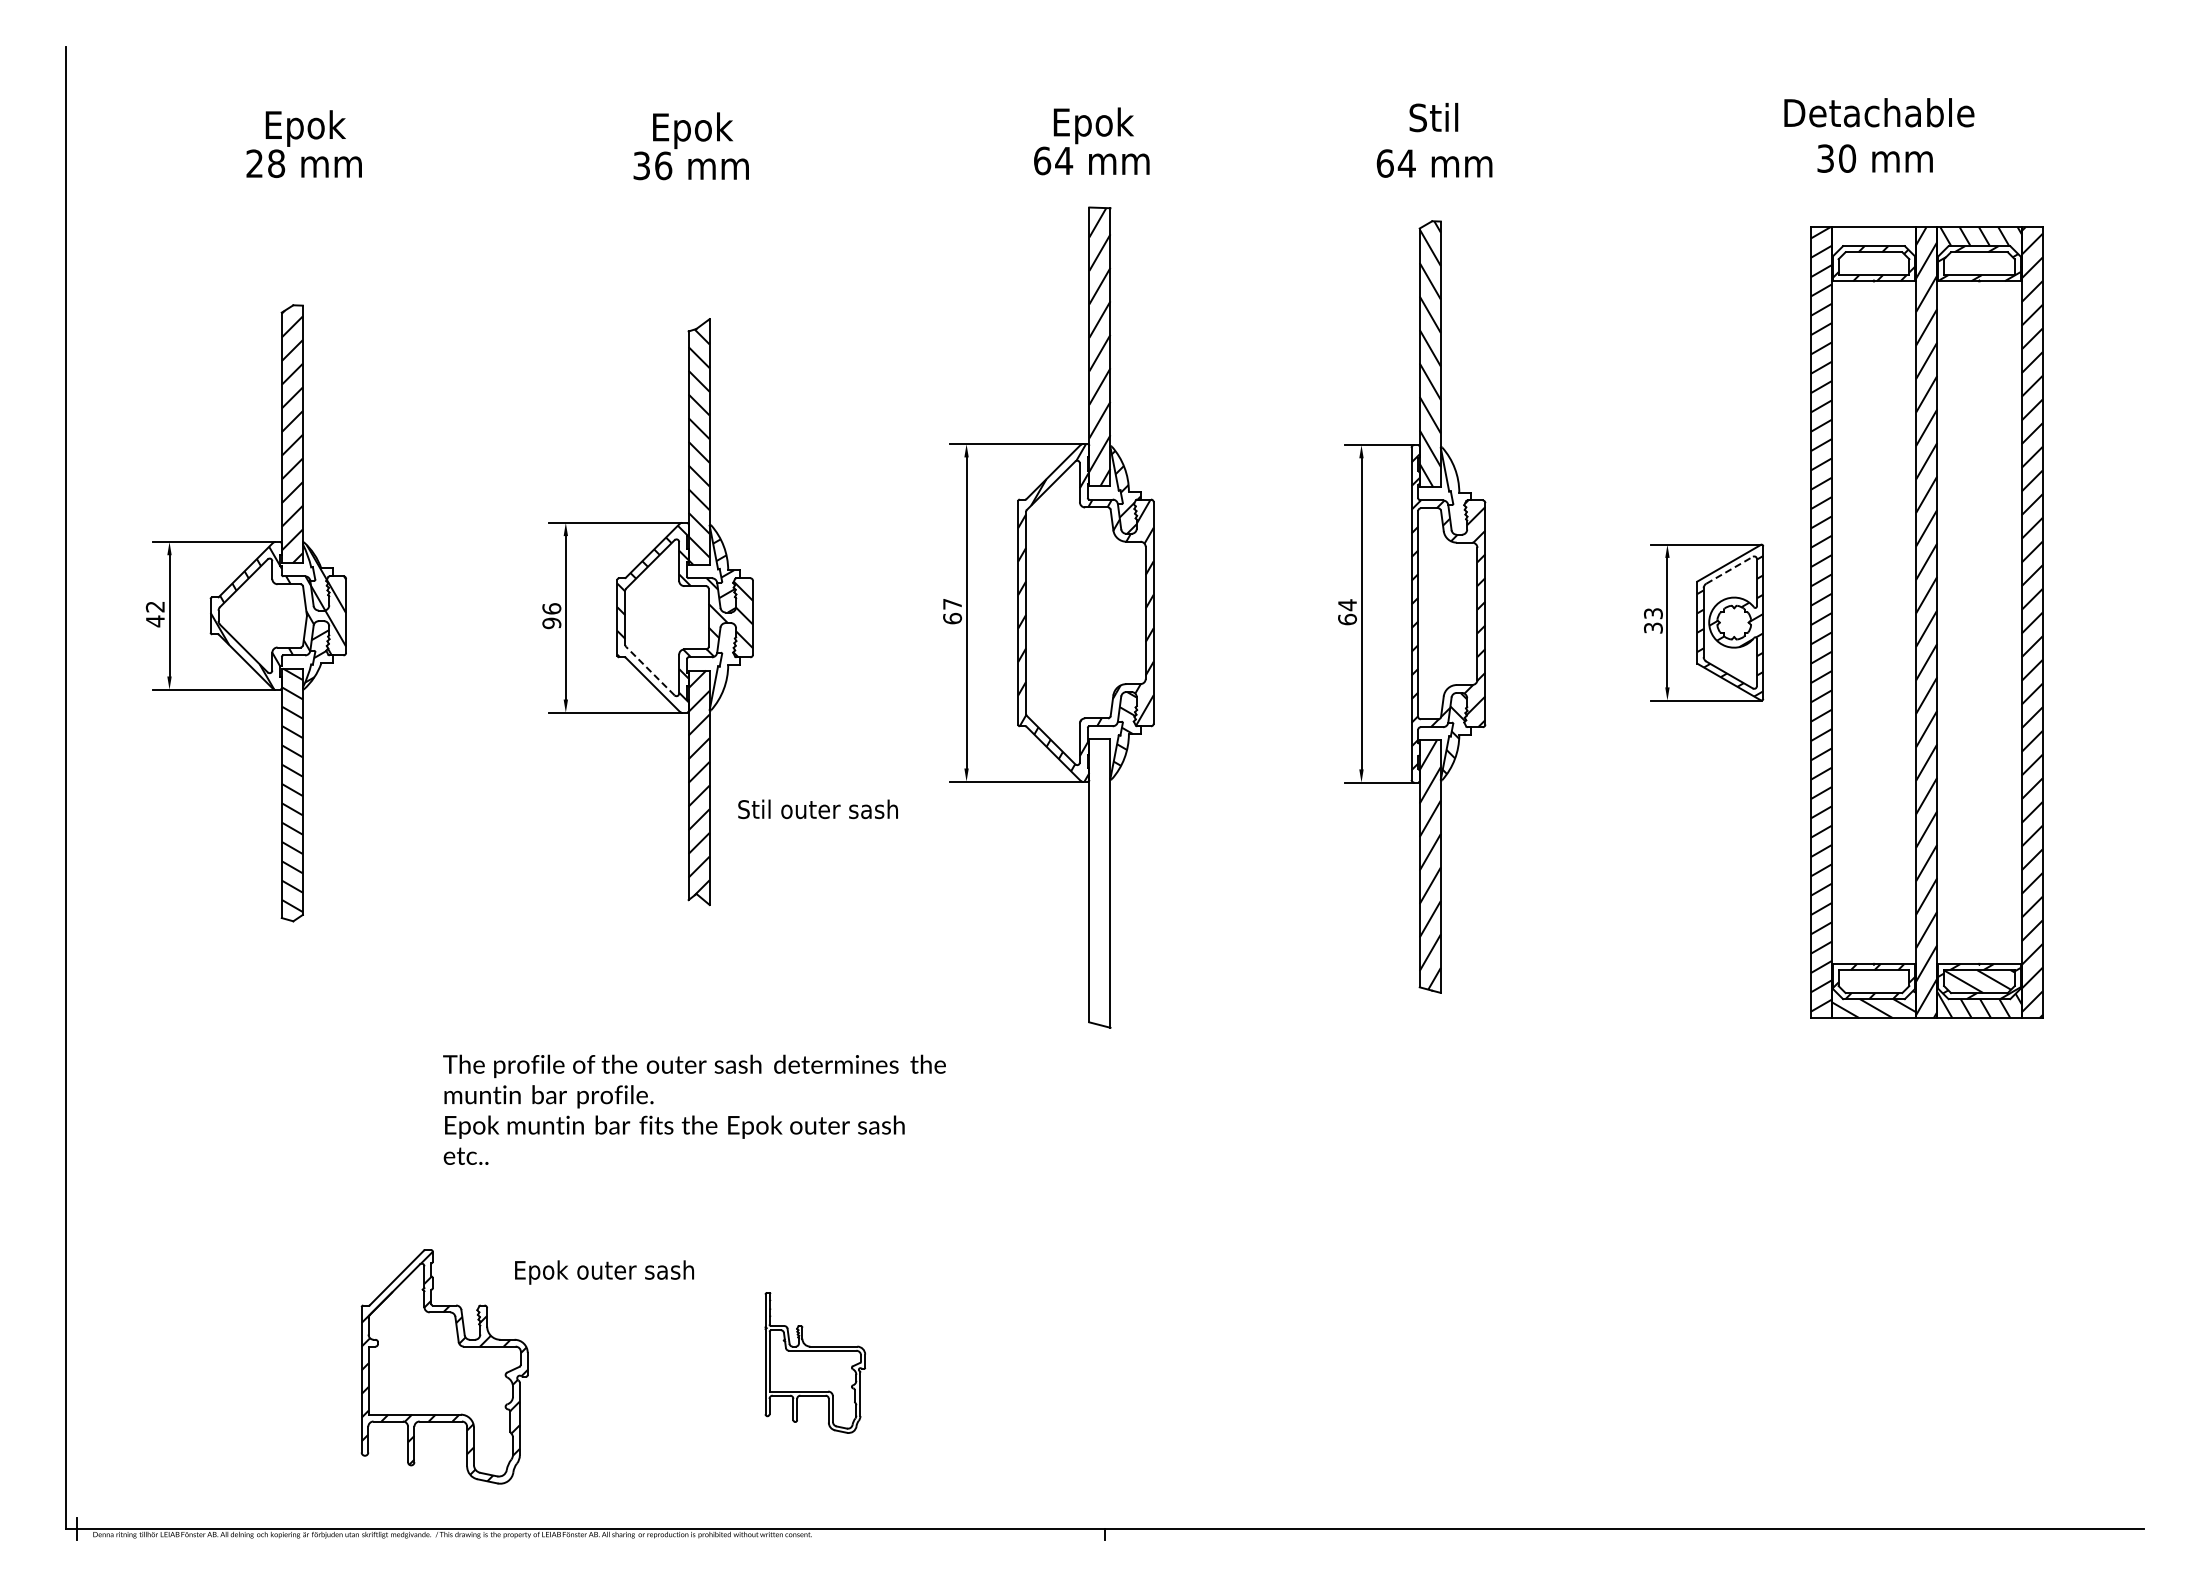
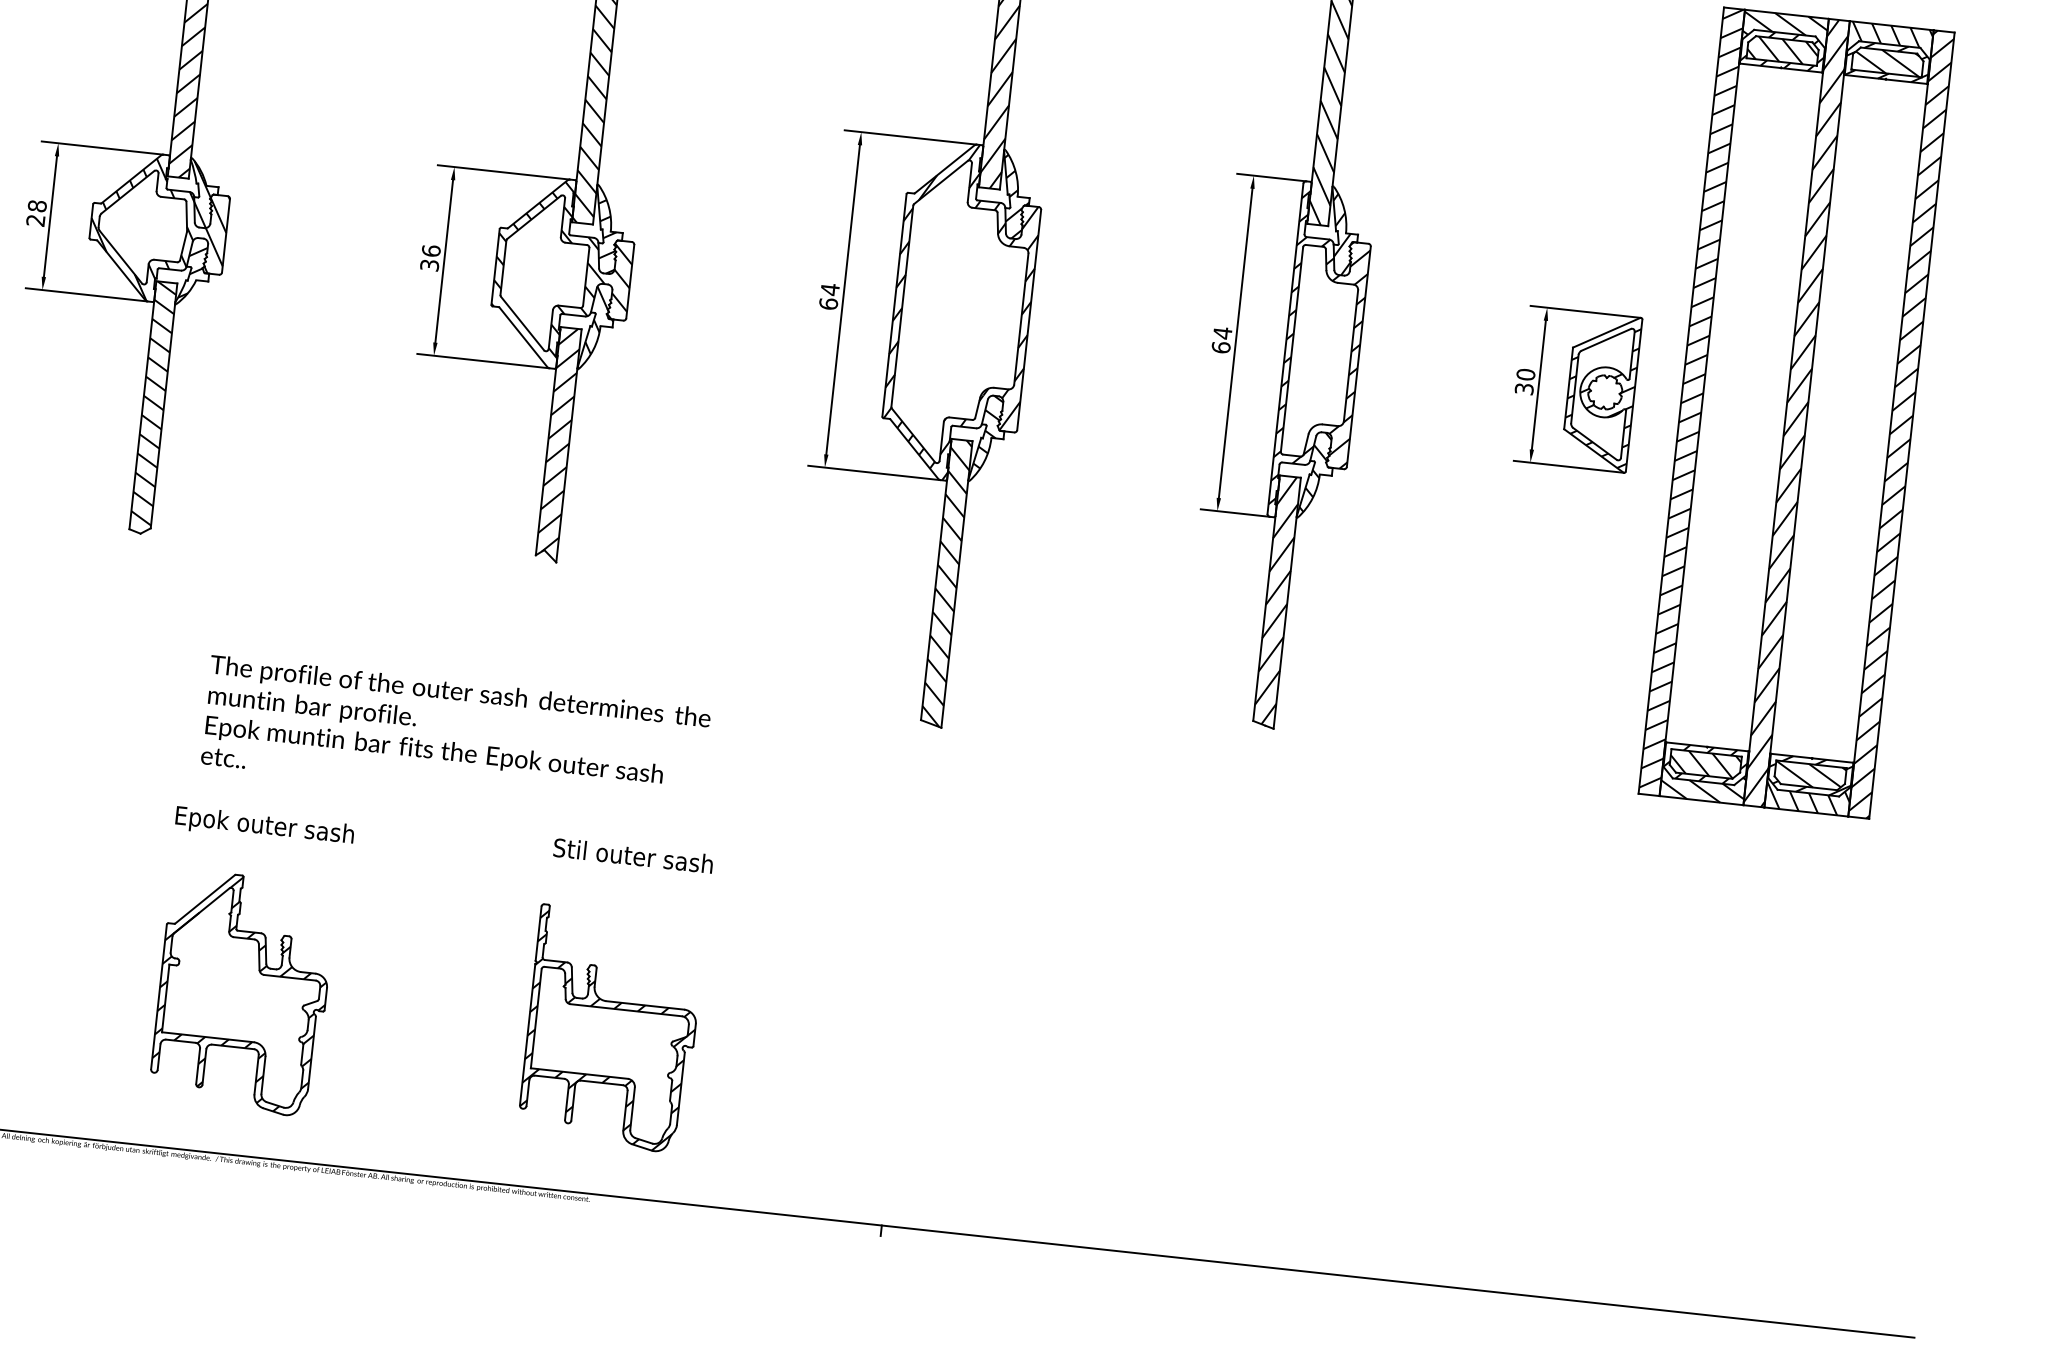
hatch: (1873, 252) -> (1783, 39), added
hatch: (1873, 263) -> (1782, 50), added
hatch: (1978, 263) -> (1886, 61), added
hatch: (1455, 494) -> (1342, 234), added
line: (1729, 570) -> (1606, 340), dashed -> solid
text: (952, 604) -> (830, 289), 67 -> 64
text: (1653, 613) -> (1526, 374), 33 -> 30
text: (154, 614) -> (35, 213), 42 -> 28
text: (551, 623) -> (429, 265), 96 -> 36
hatch: (725, 668) -> (597, 329), added
line: (650, 670) -> (522, 322), dashed -> solid
text: (817, 809) -> (632, 855), moved
hatch: (1099, 883) -> (946, 583), added
hatch: (1873, 981) -> (1704, 764), added
text: (694, 1109) -> (455, 736), moved
text: (604, 1272) -> (264, 827), moved
part: (815, 1362) -> (612, 1028), size x1.67

